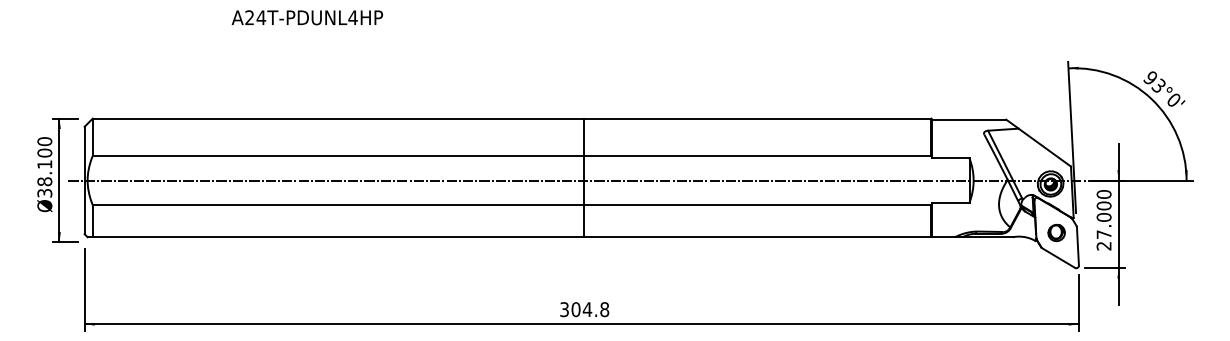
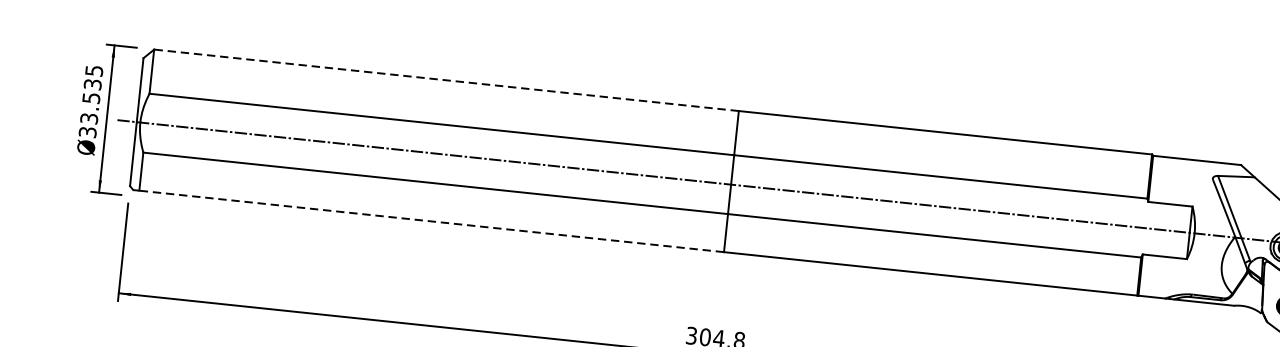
line: (338, 118) -> (446, 80), solid -> dashed
text: (44, 161) -> (91, 94), Ø38.100 -> Ø33.535
line: (338, 237) -> (431, 221), solid -> dashed

